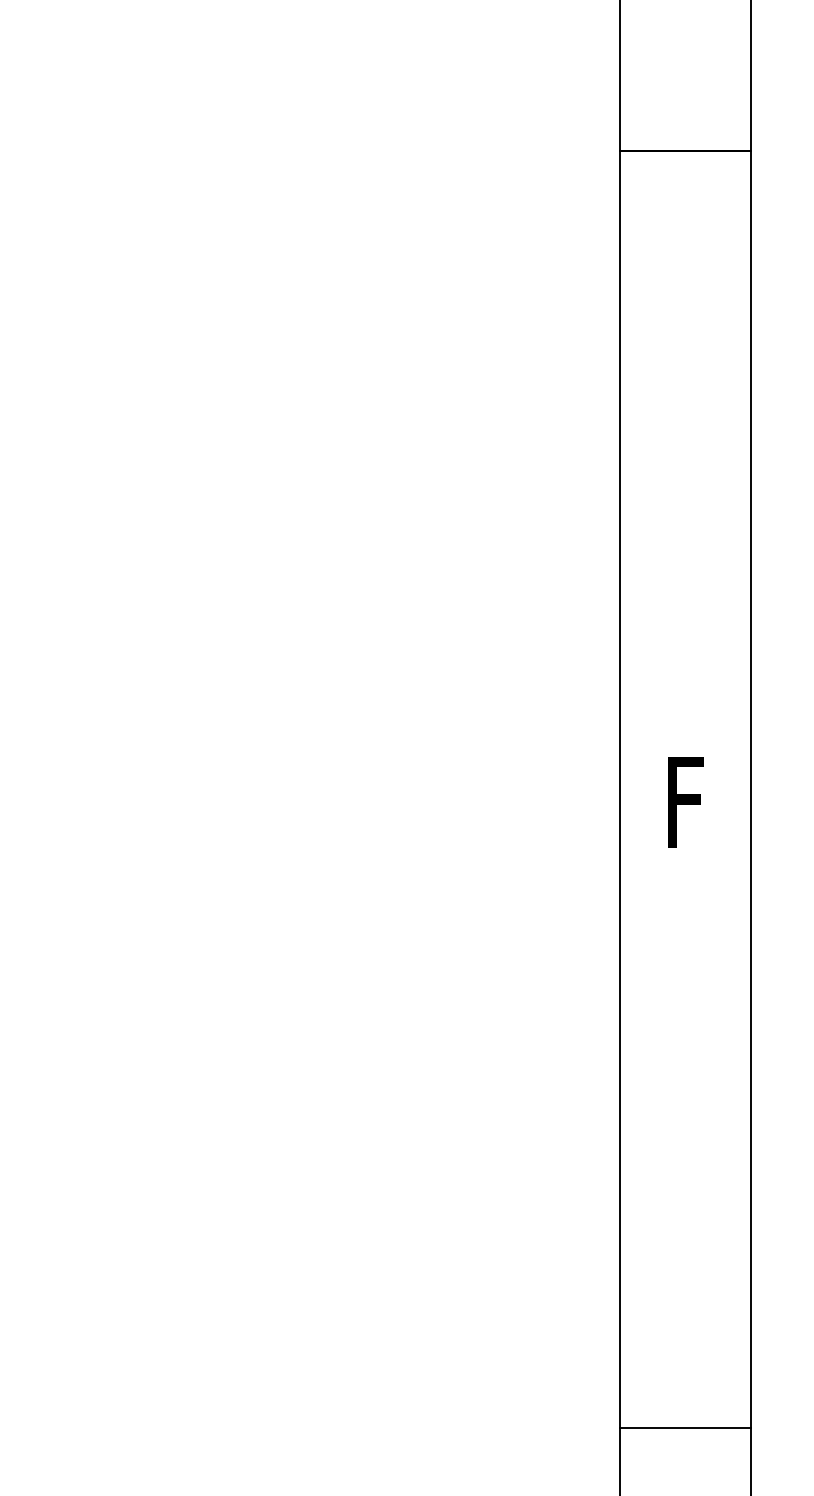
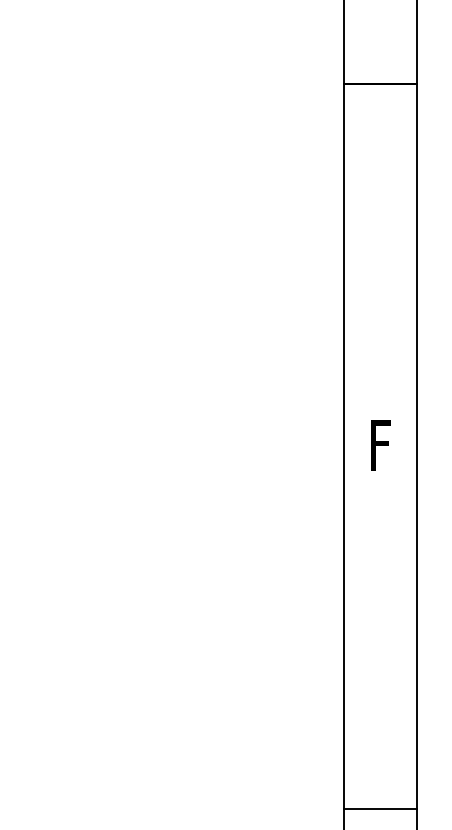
line: (685, 1428) -> (380, 809), moved

